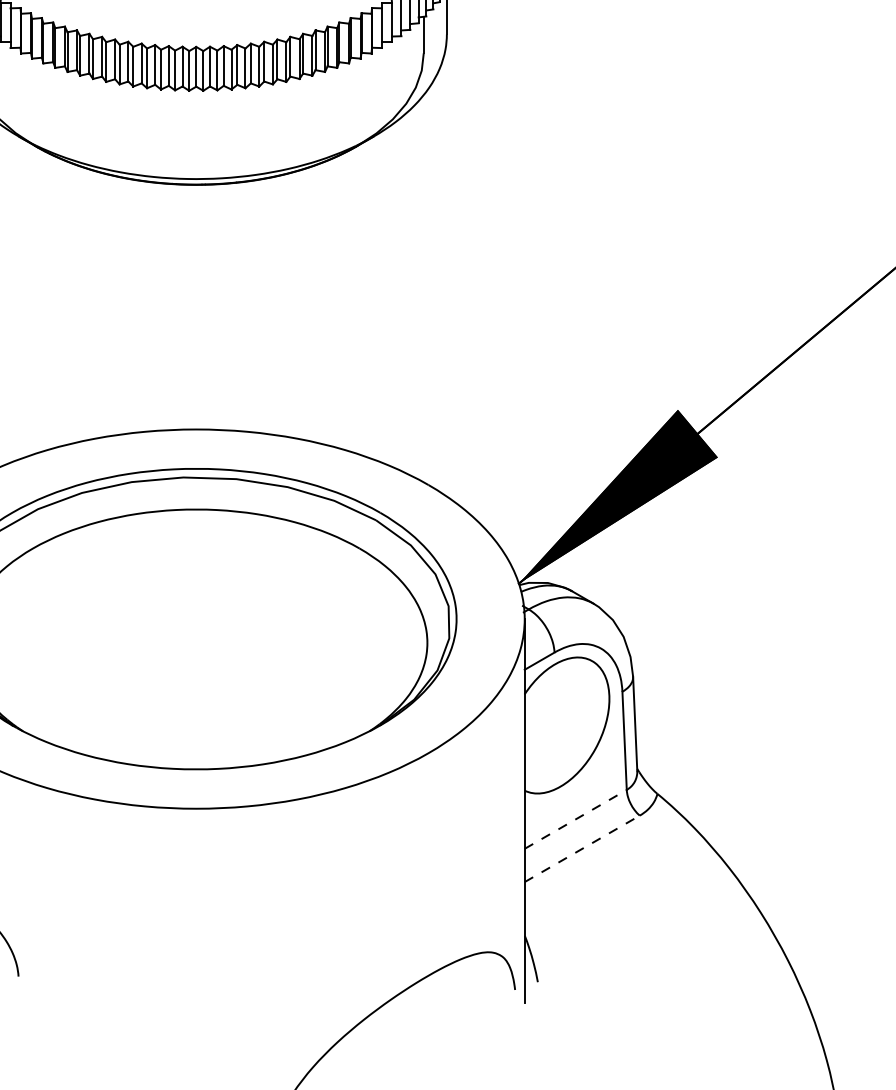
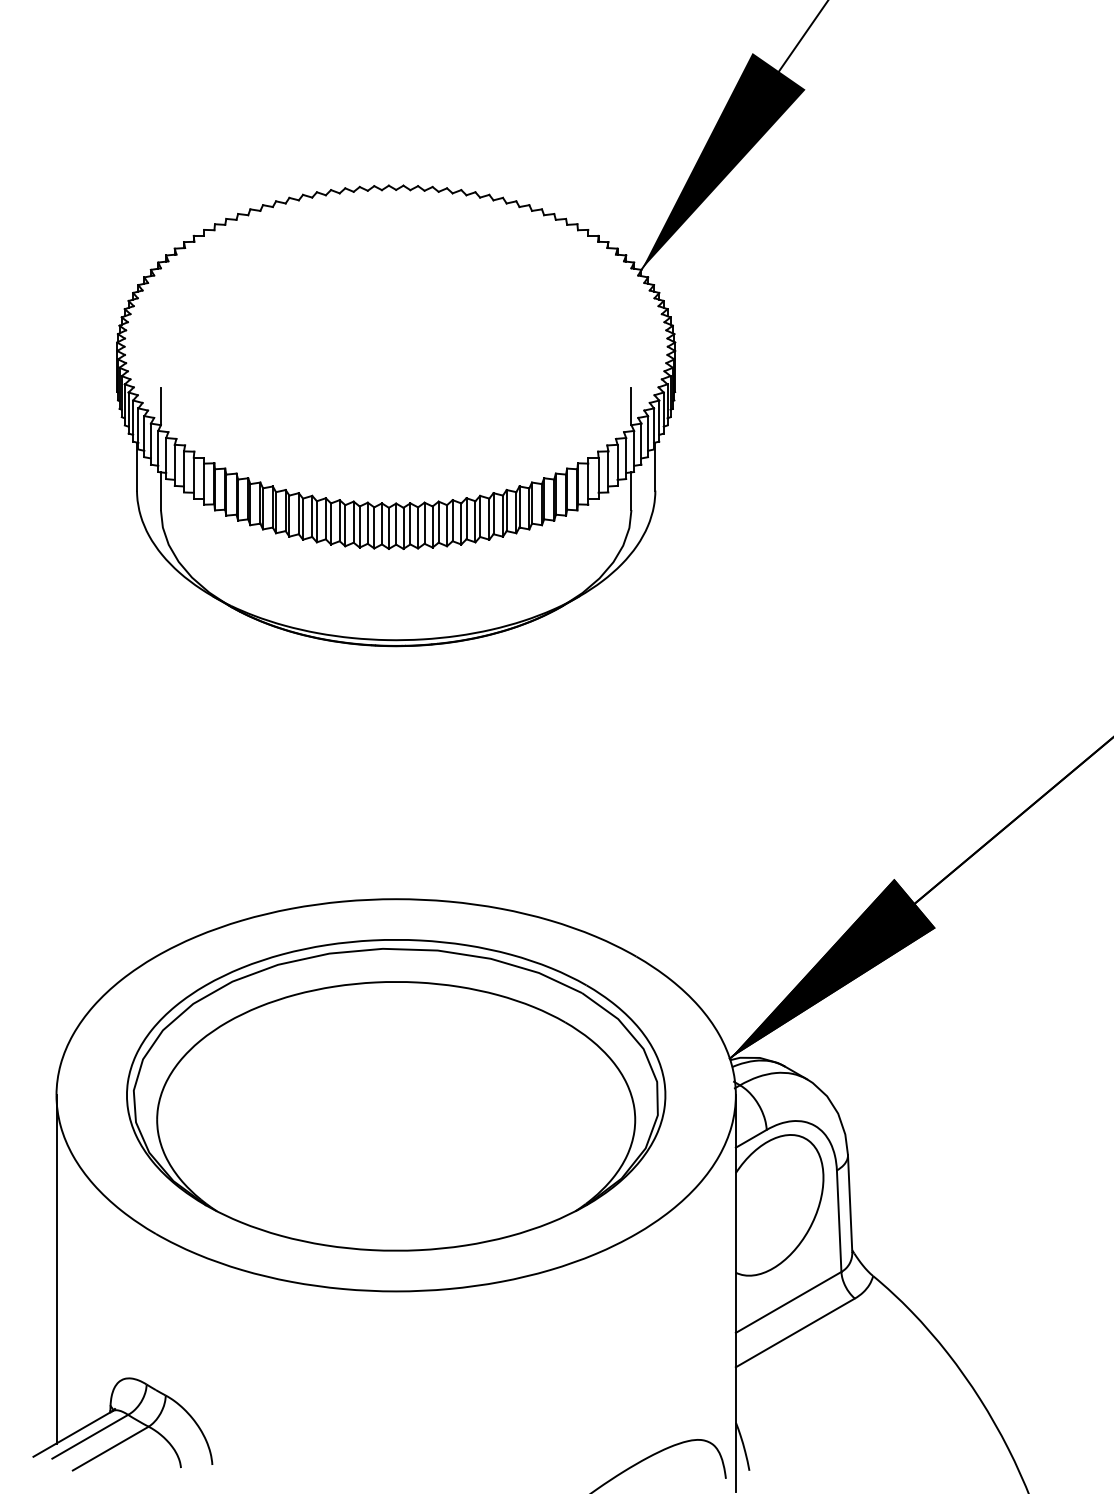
line: (575, 819) -> (788, 1302), dashed -> solid
line: (582, 848) -> (795, 1332), dashed -> solid

